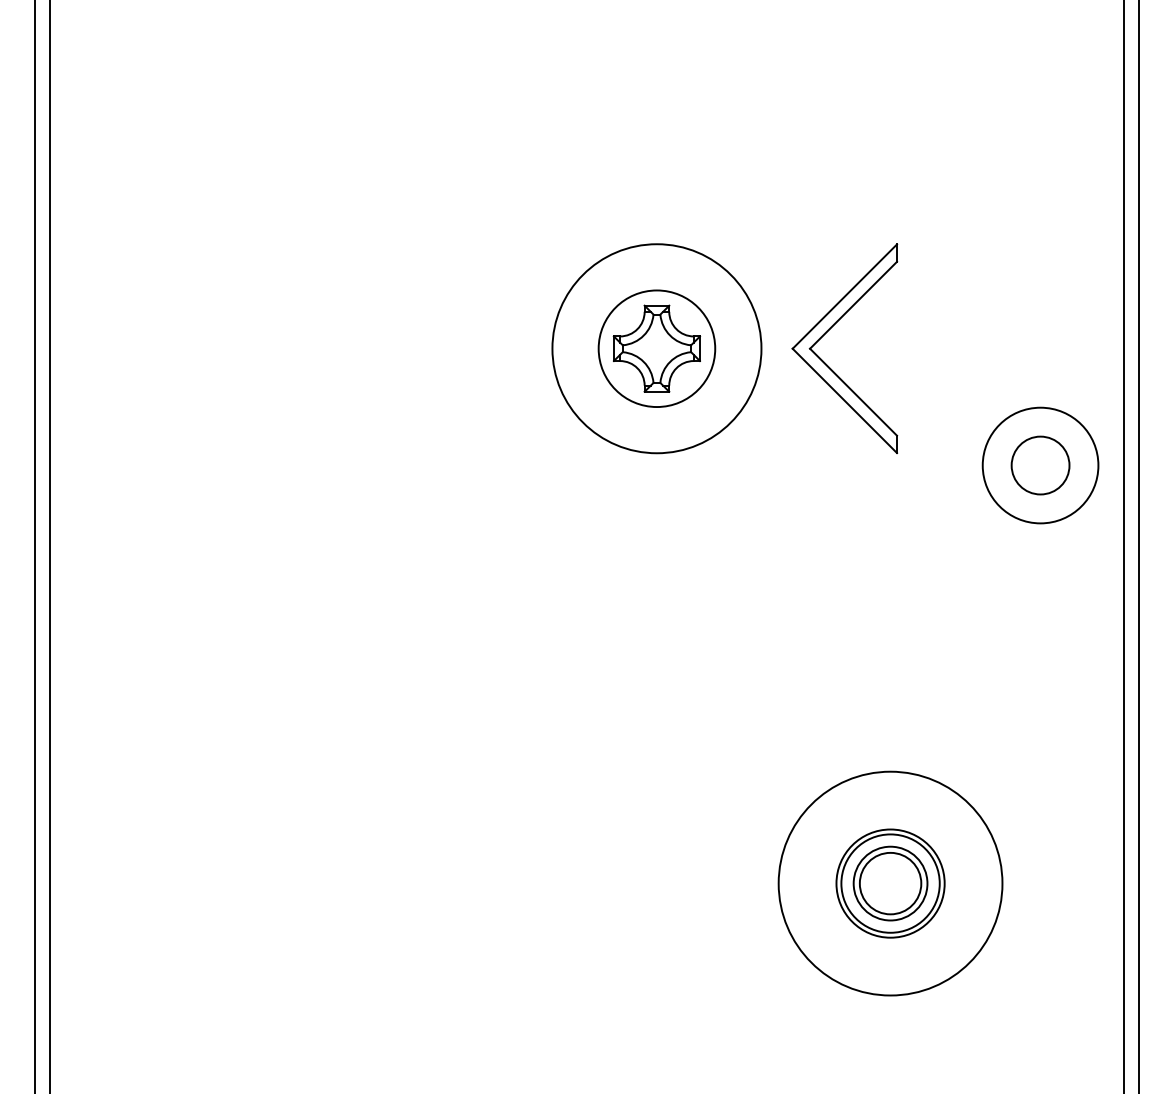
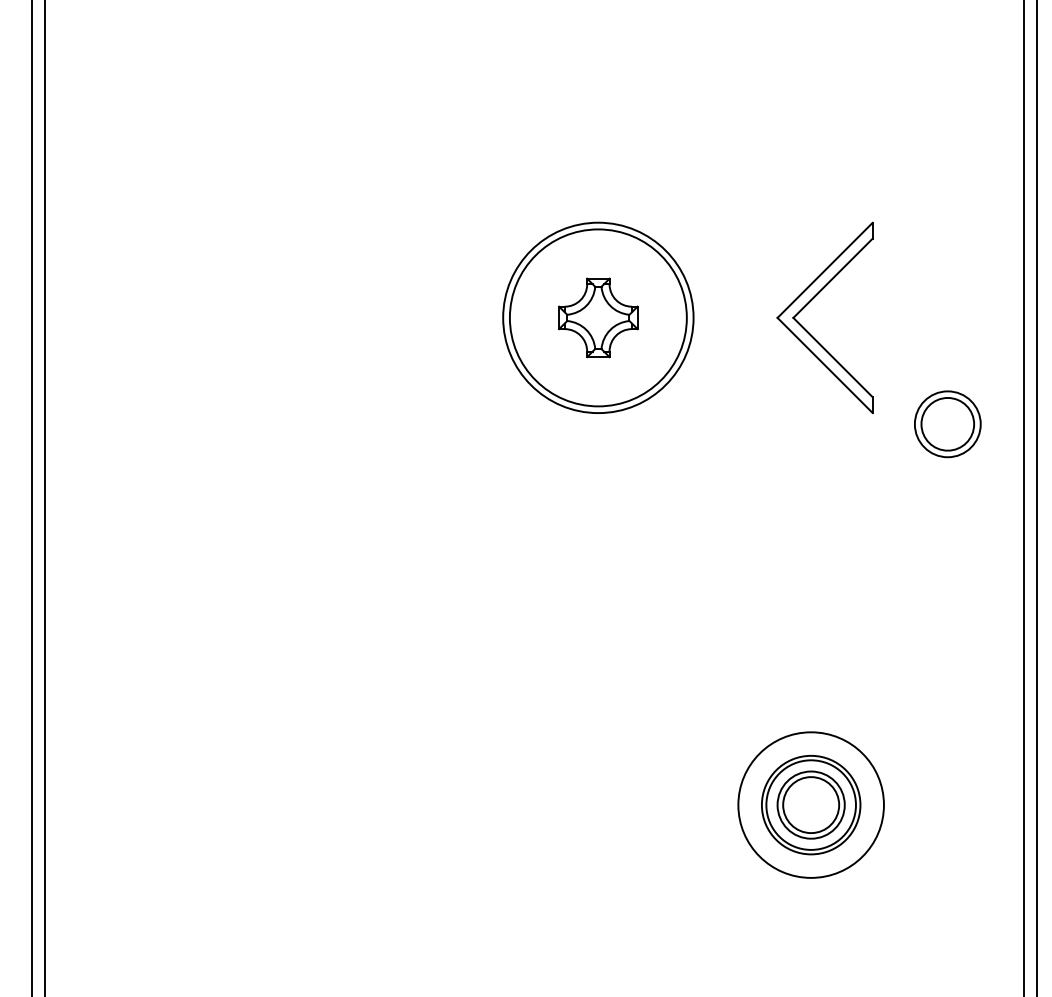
part: (828, 331) -> (810, 302), moved
circle: (656, 348) -> (597, 317), size x1.67
circle: (1040, 465) -> (947, 424), size x0.62
circle: (890, 883) -> (811, 805), size x0.71

